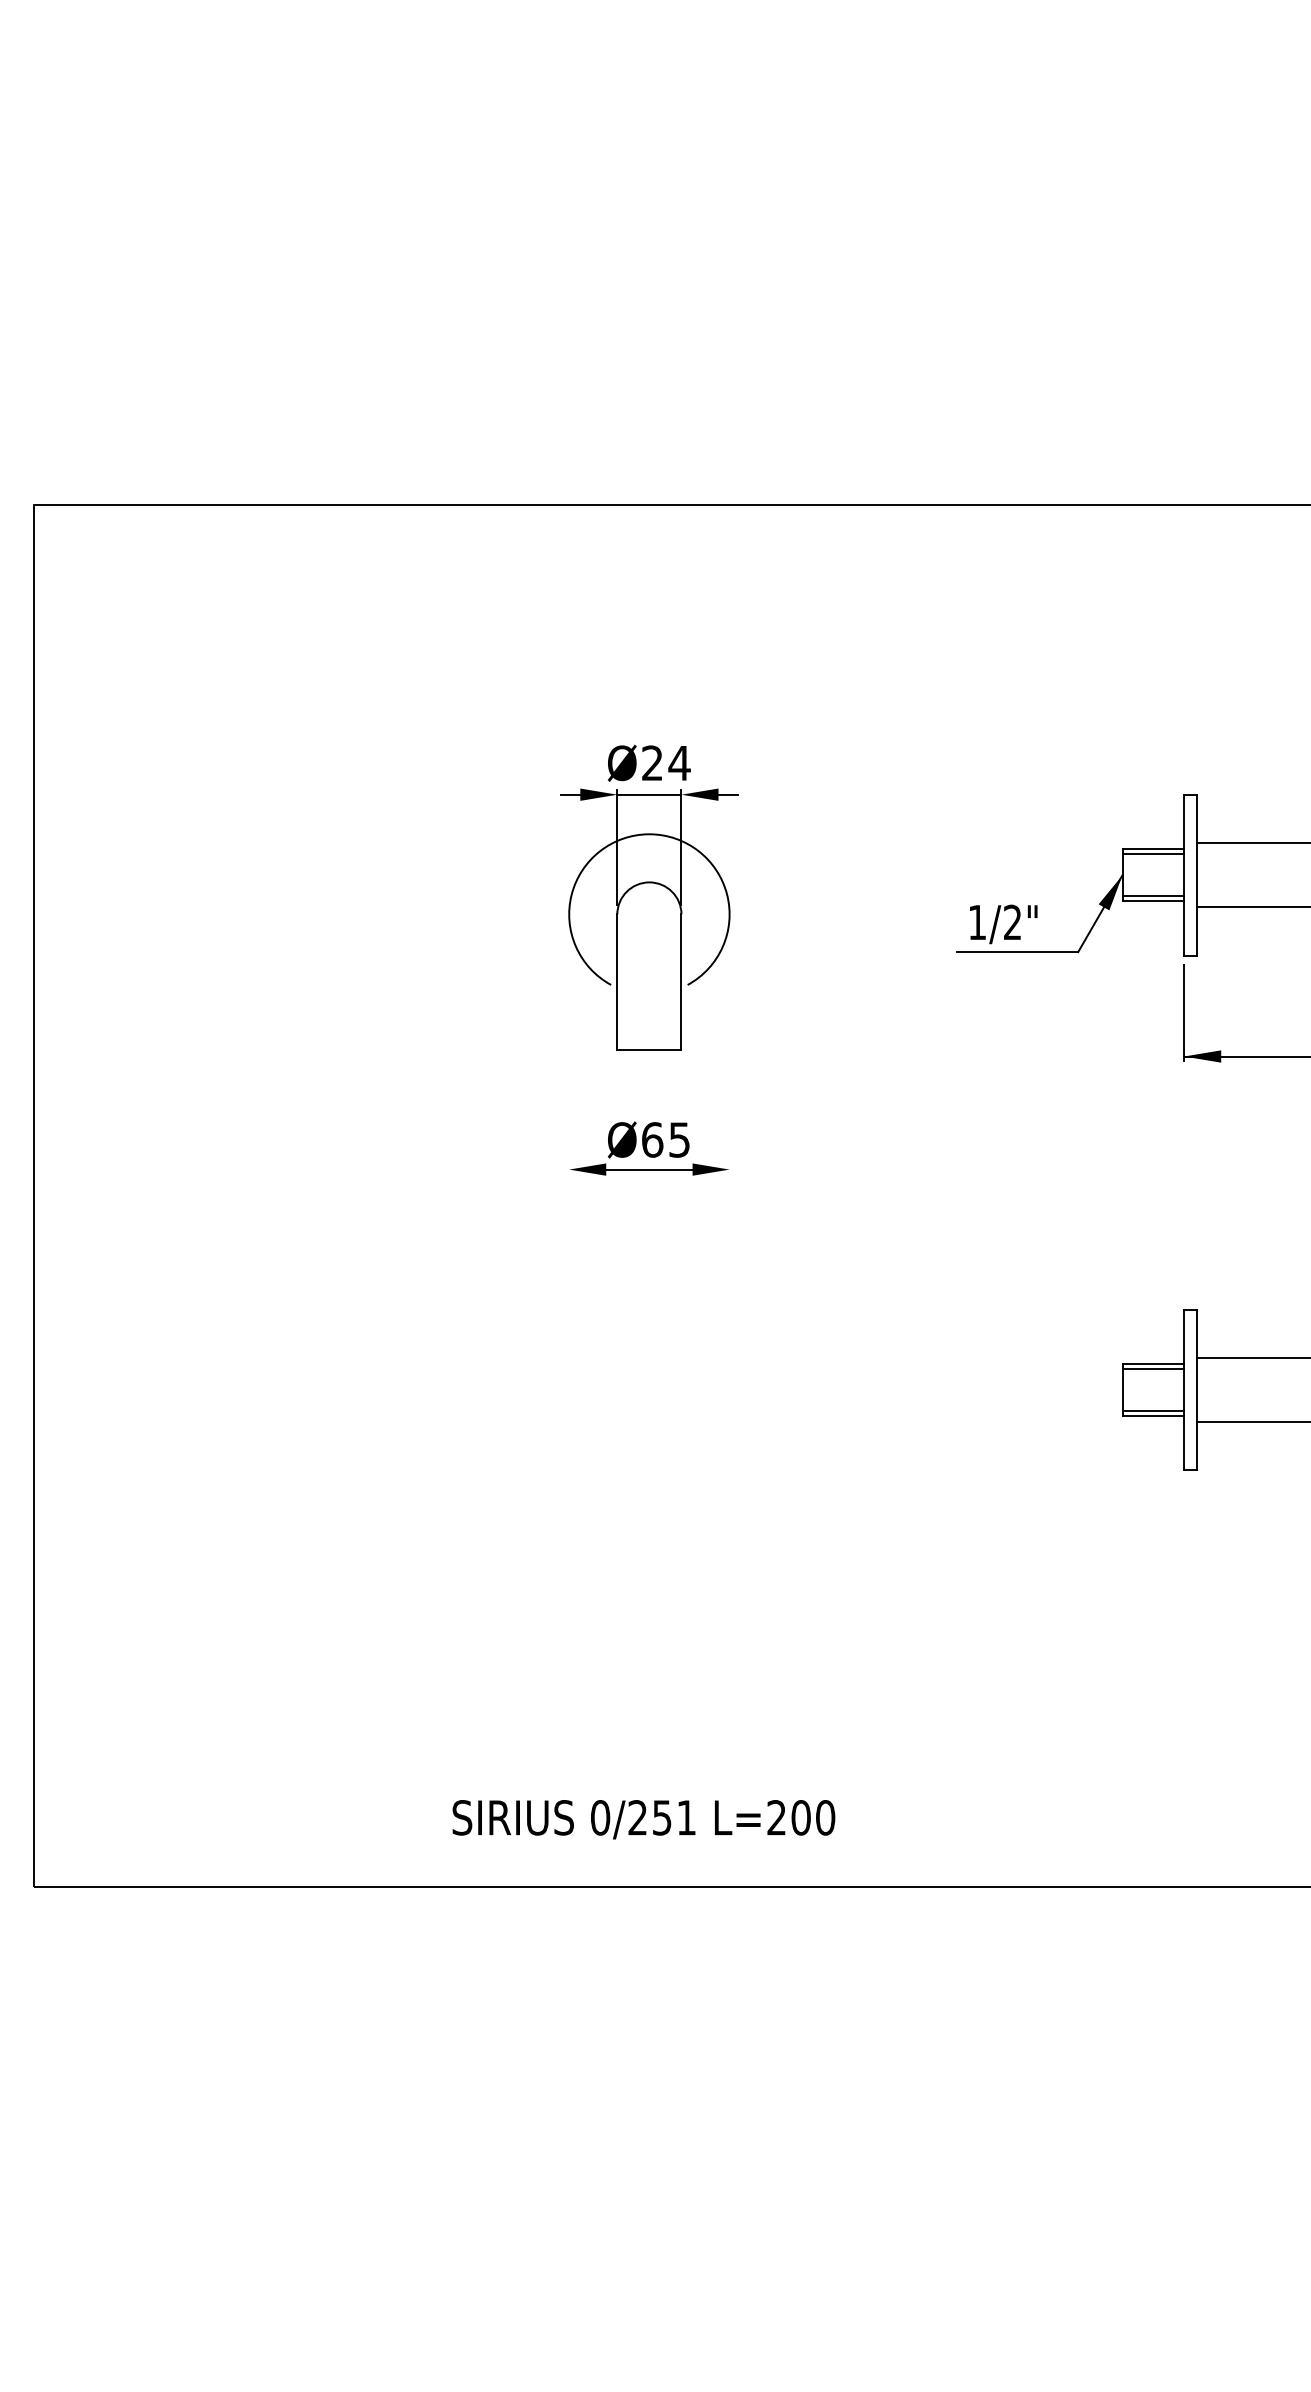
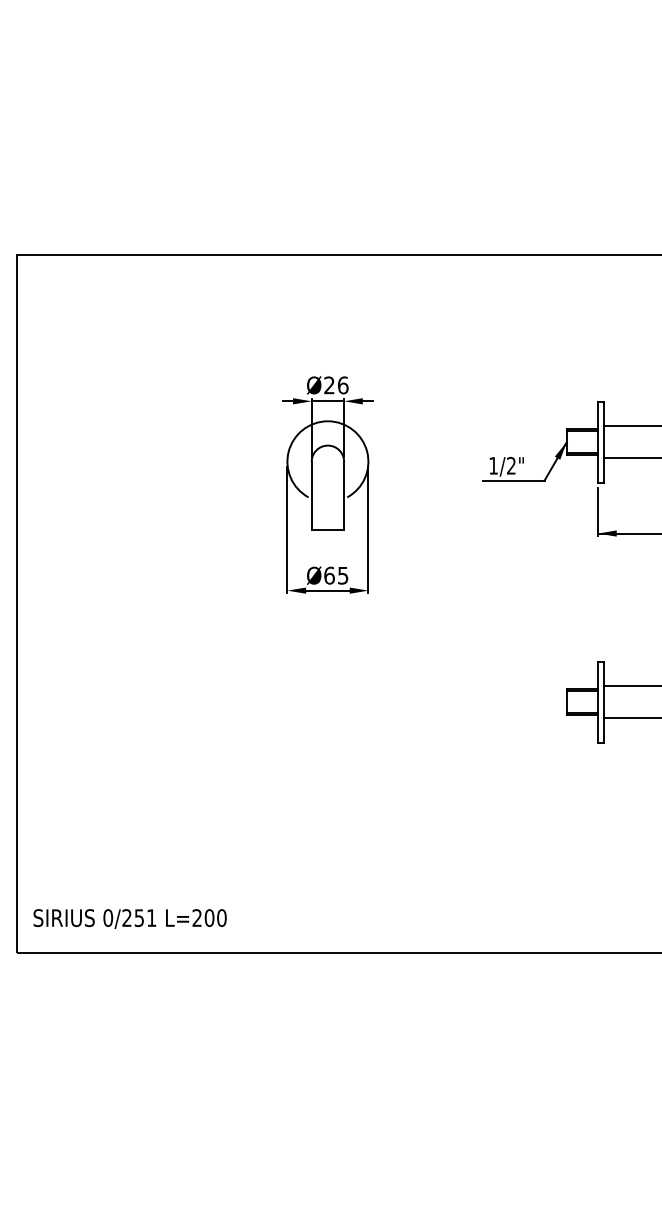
text: (678, 763) -> (342, 385), Ø24 -> Ø26
line: (569, 1048) -> (287, 529), added
line: (729, 1048) -> (368, 529), added
text: (642, 1818) -> (129, 918), moved

